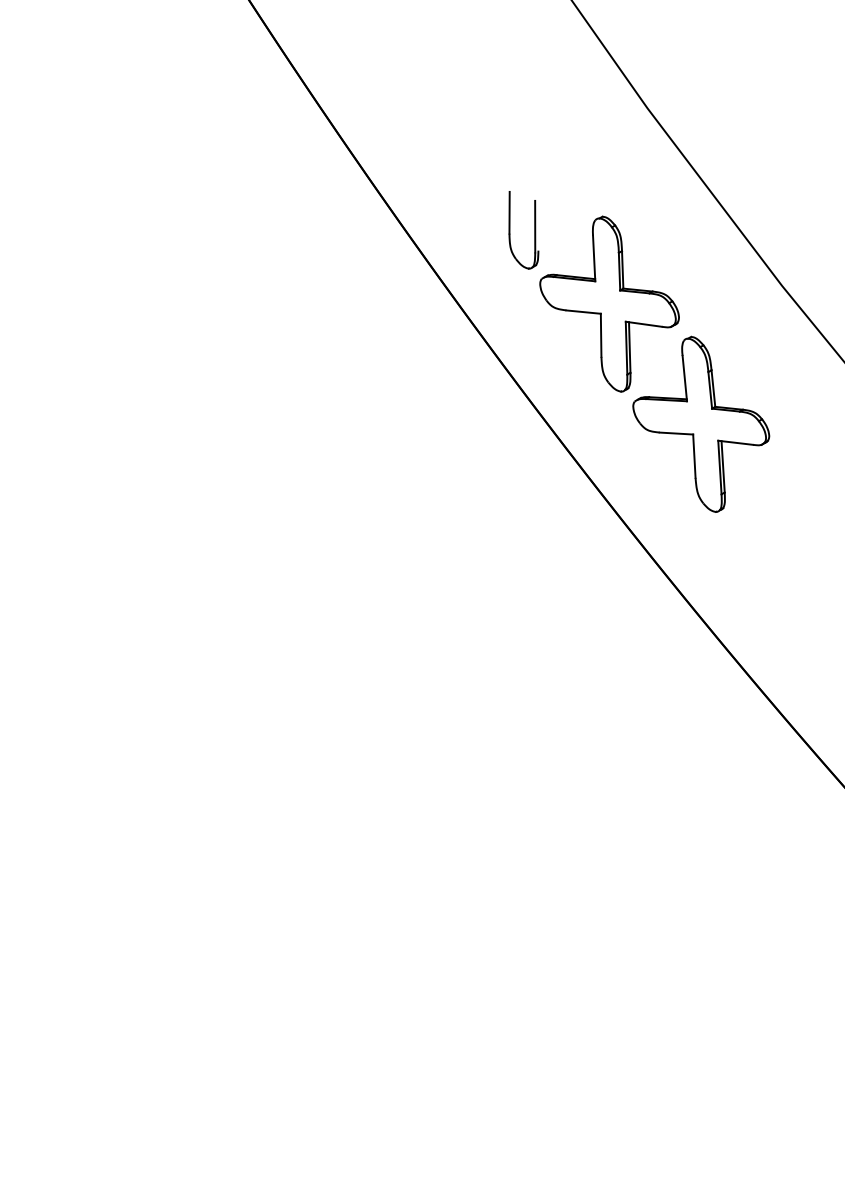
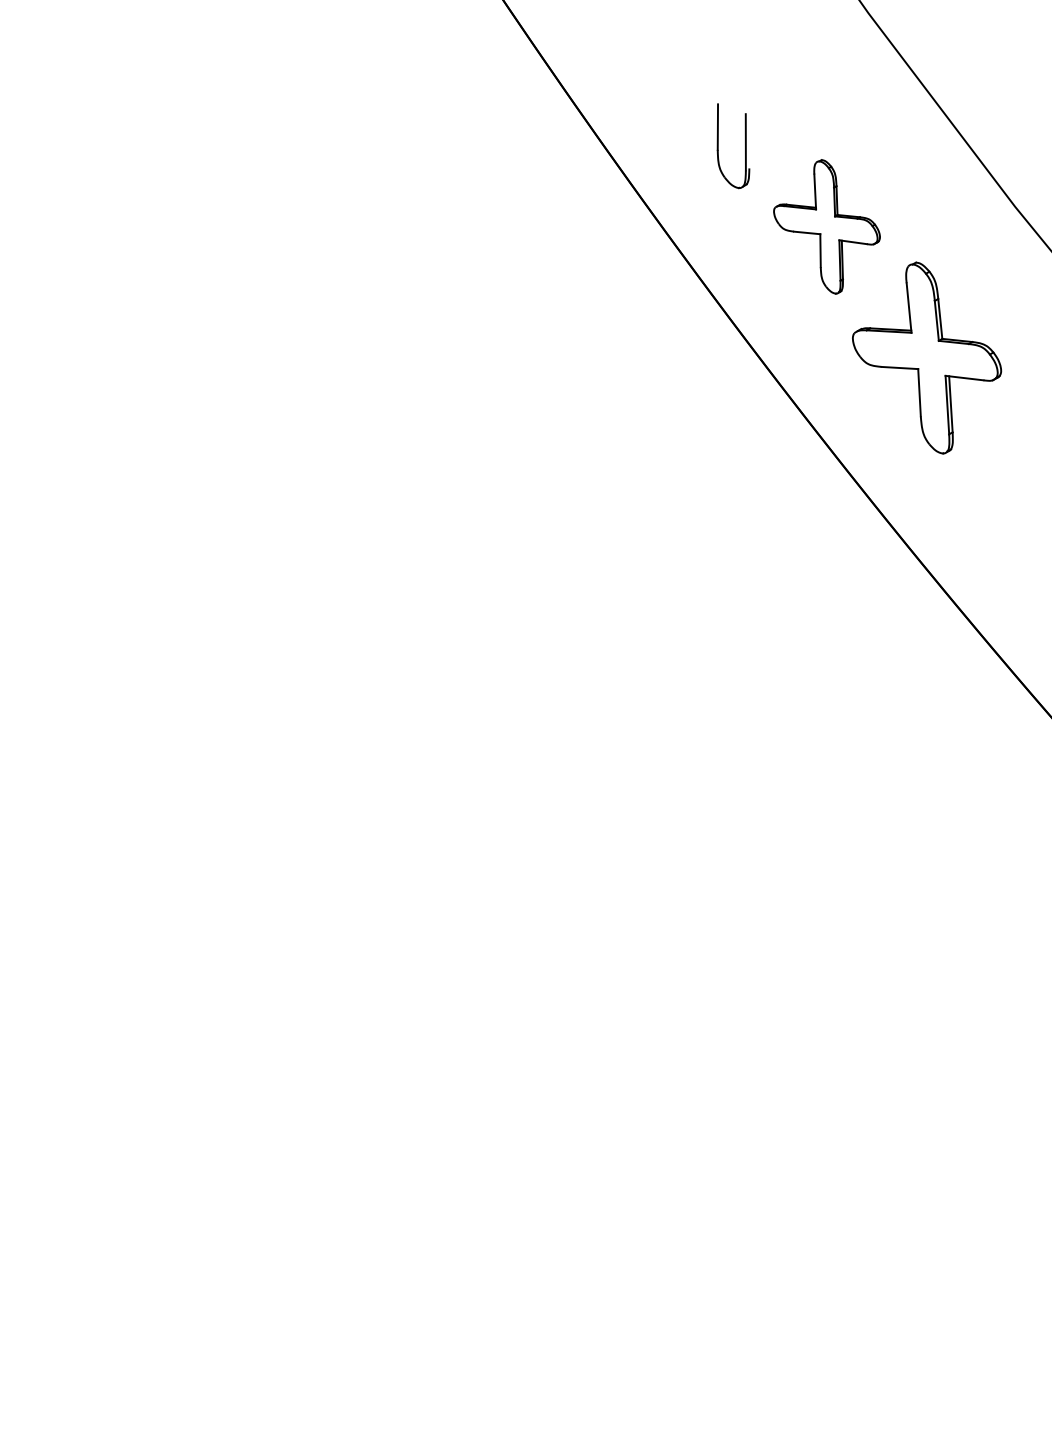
part: (609, 303) -> (826, 226), size x0.7

